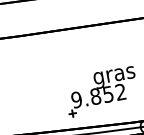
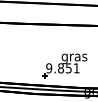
text: (120, 92) -> (76, 68), 9.852 -> 9.851

